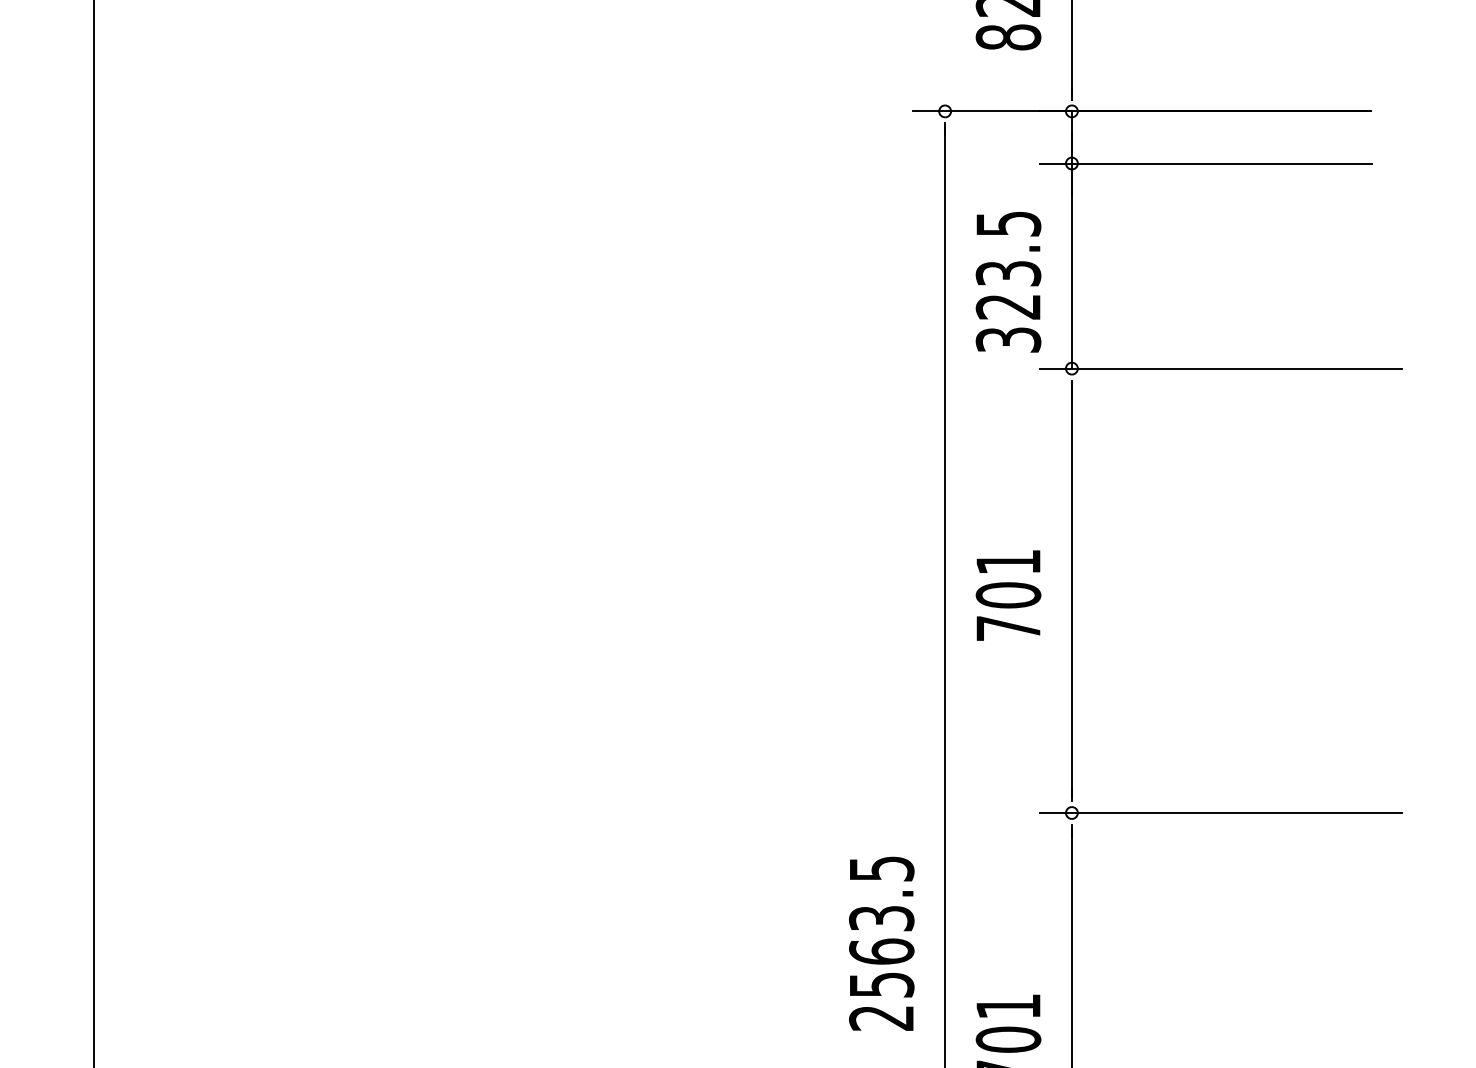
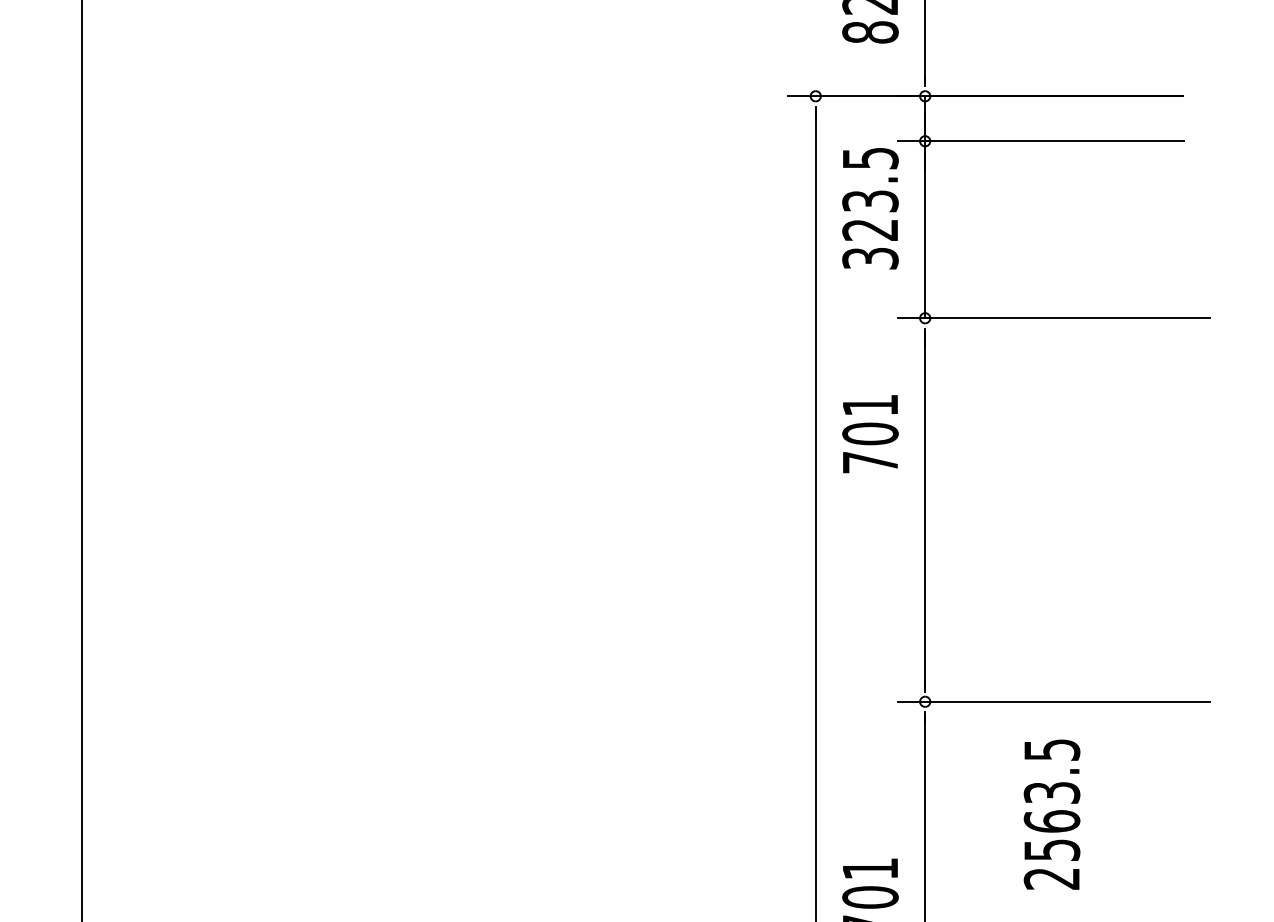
text: (1008, 281) -> (870, 208), moved
text: (1008, 595) -> (870, 434), moved
text: (881, 943) -> (1051, 814), moved

